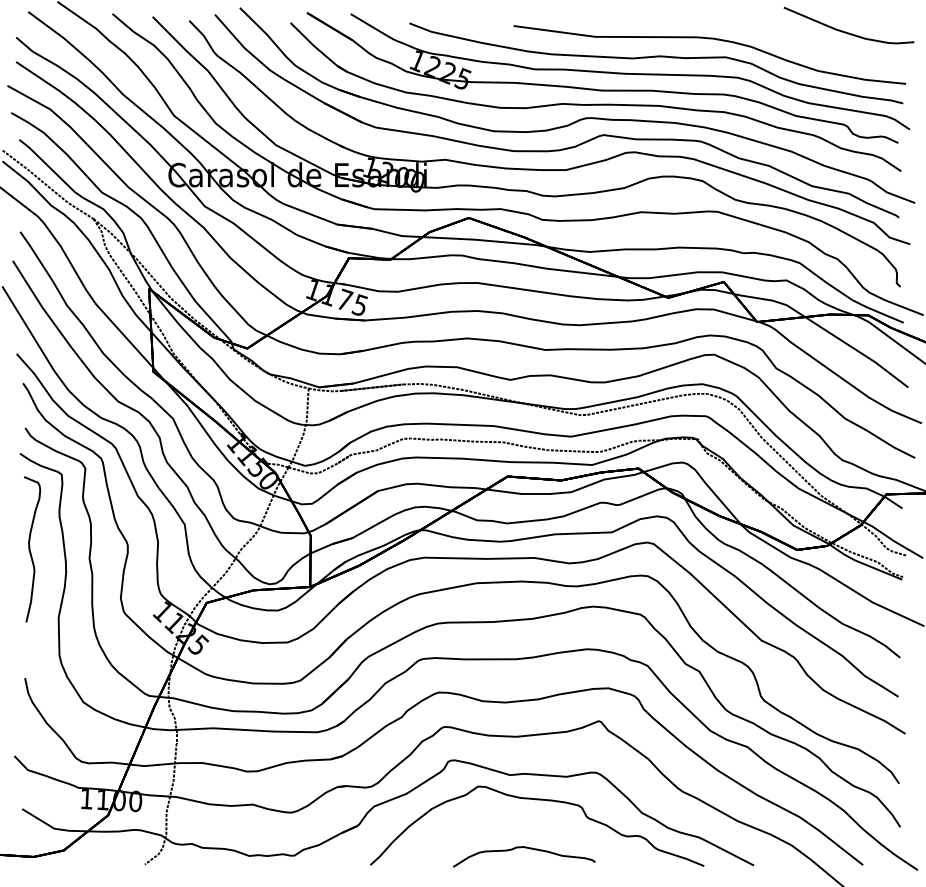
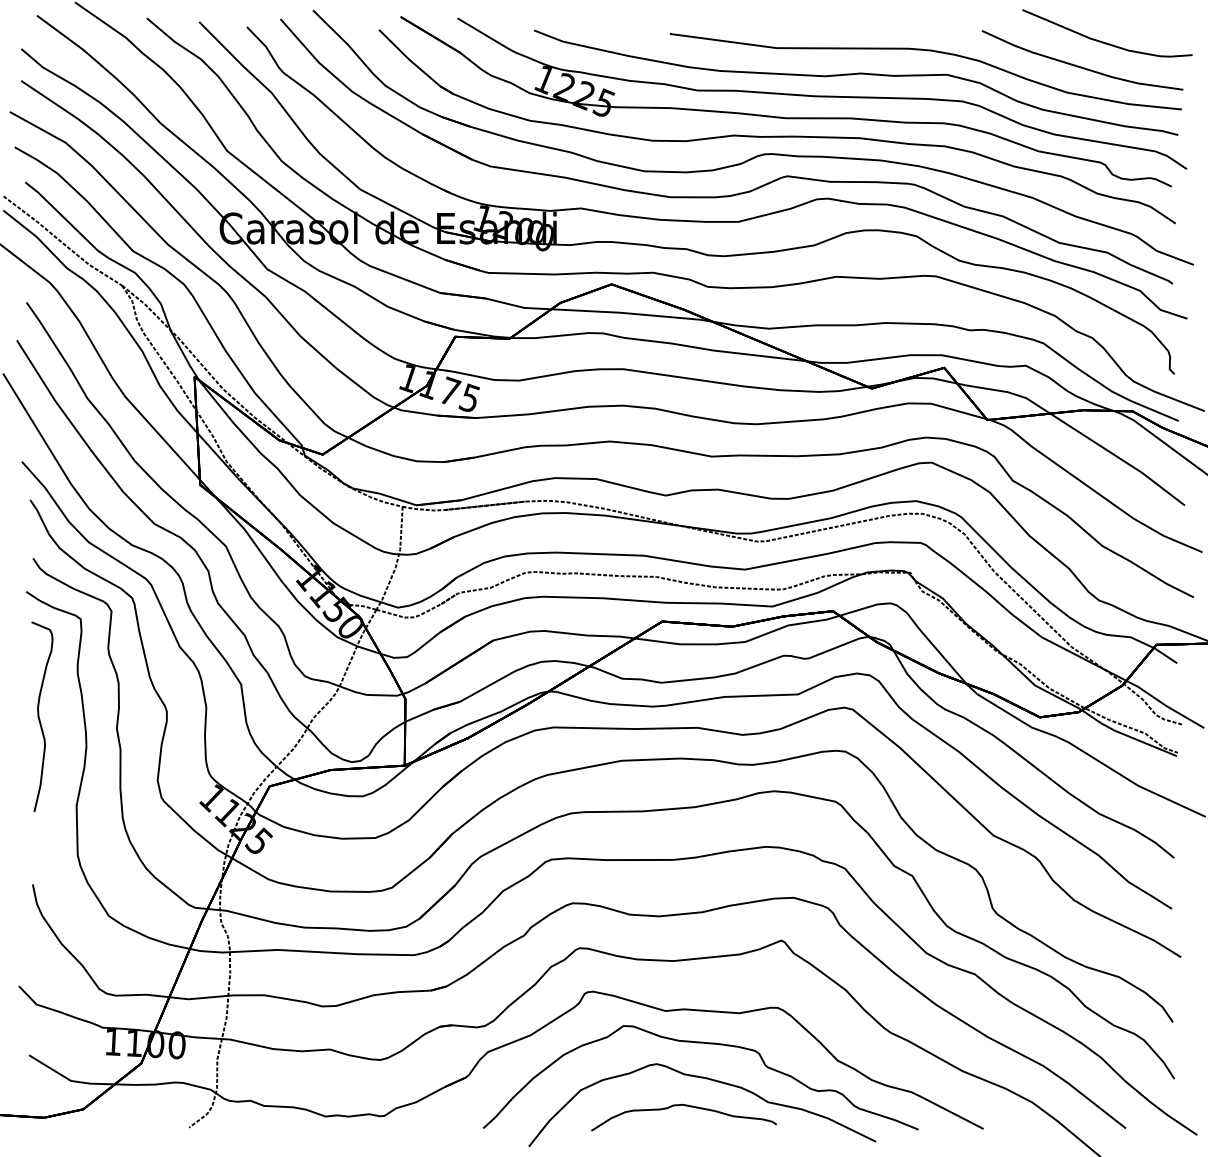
part: (829, 50) -> (1081, 66), added
part: (544, 828) -> (710, 1080), added

